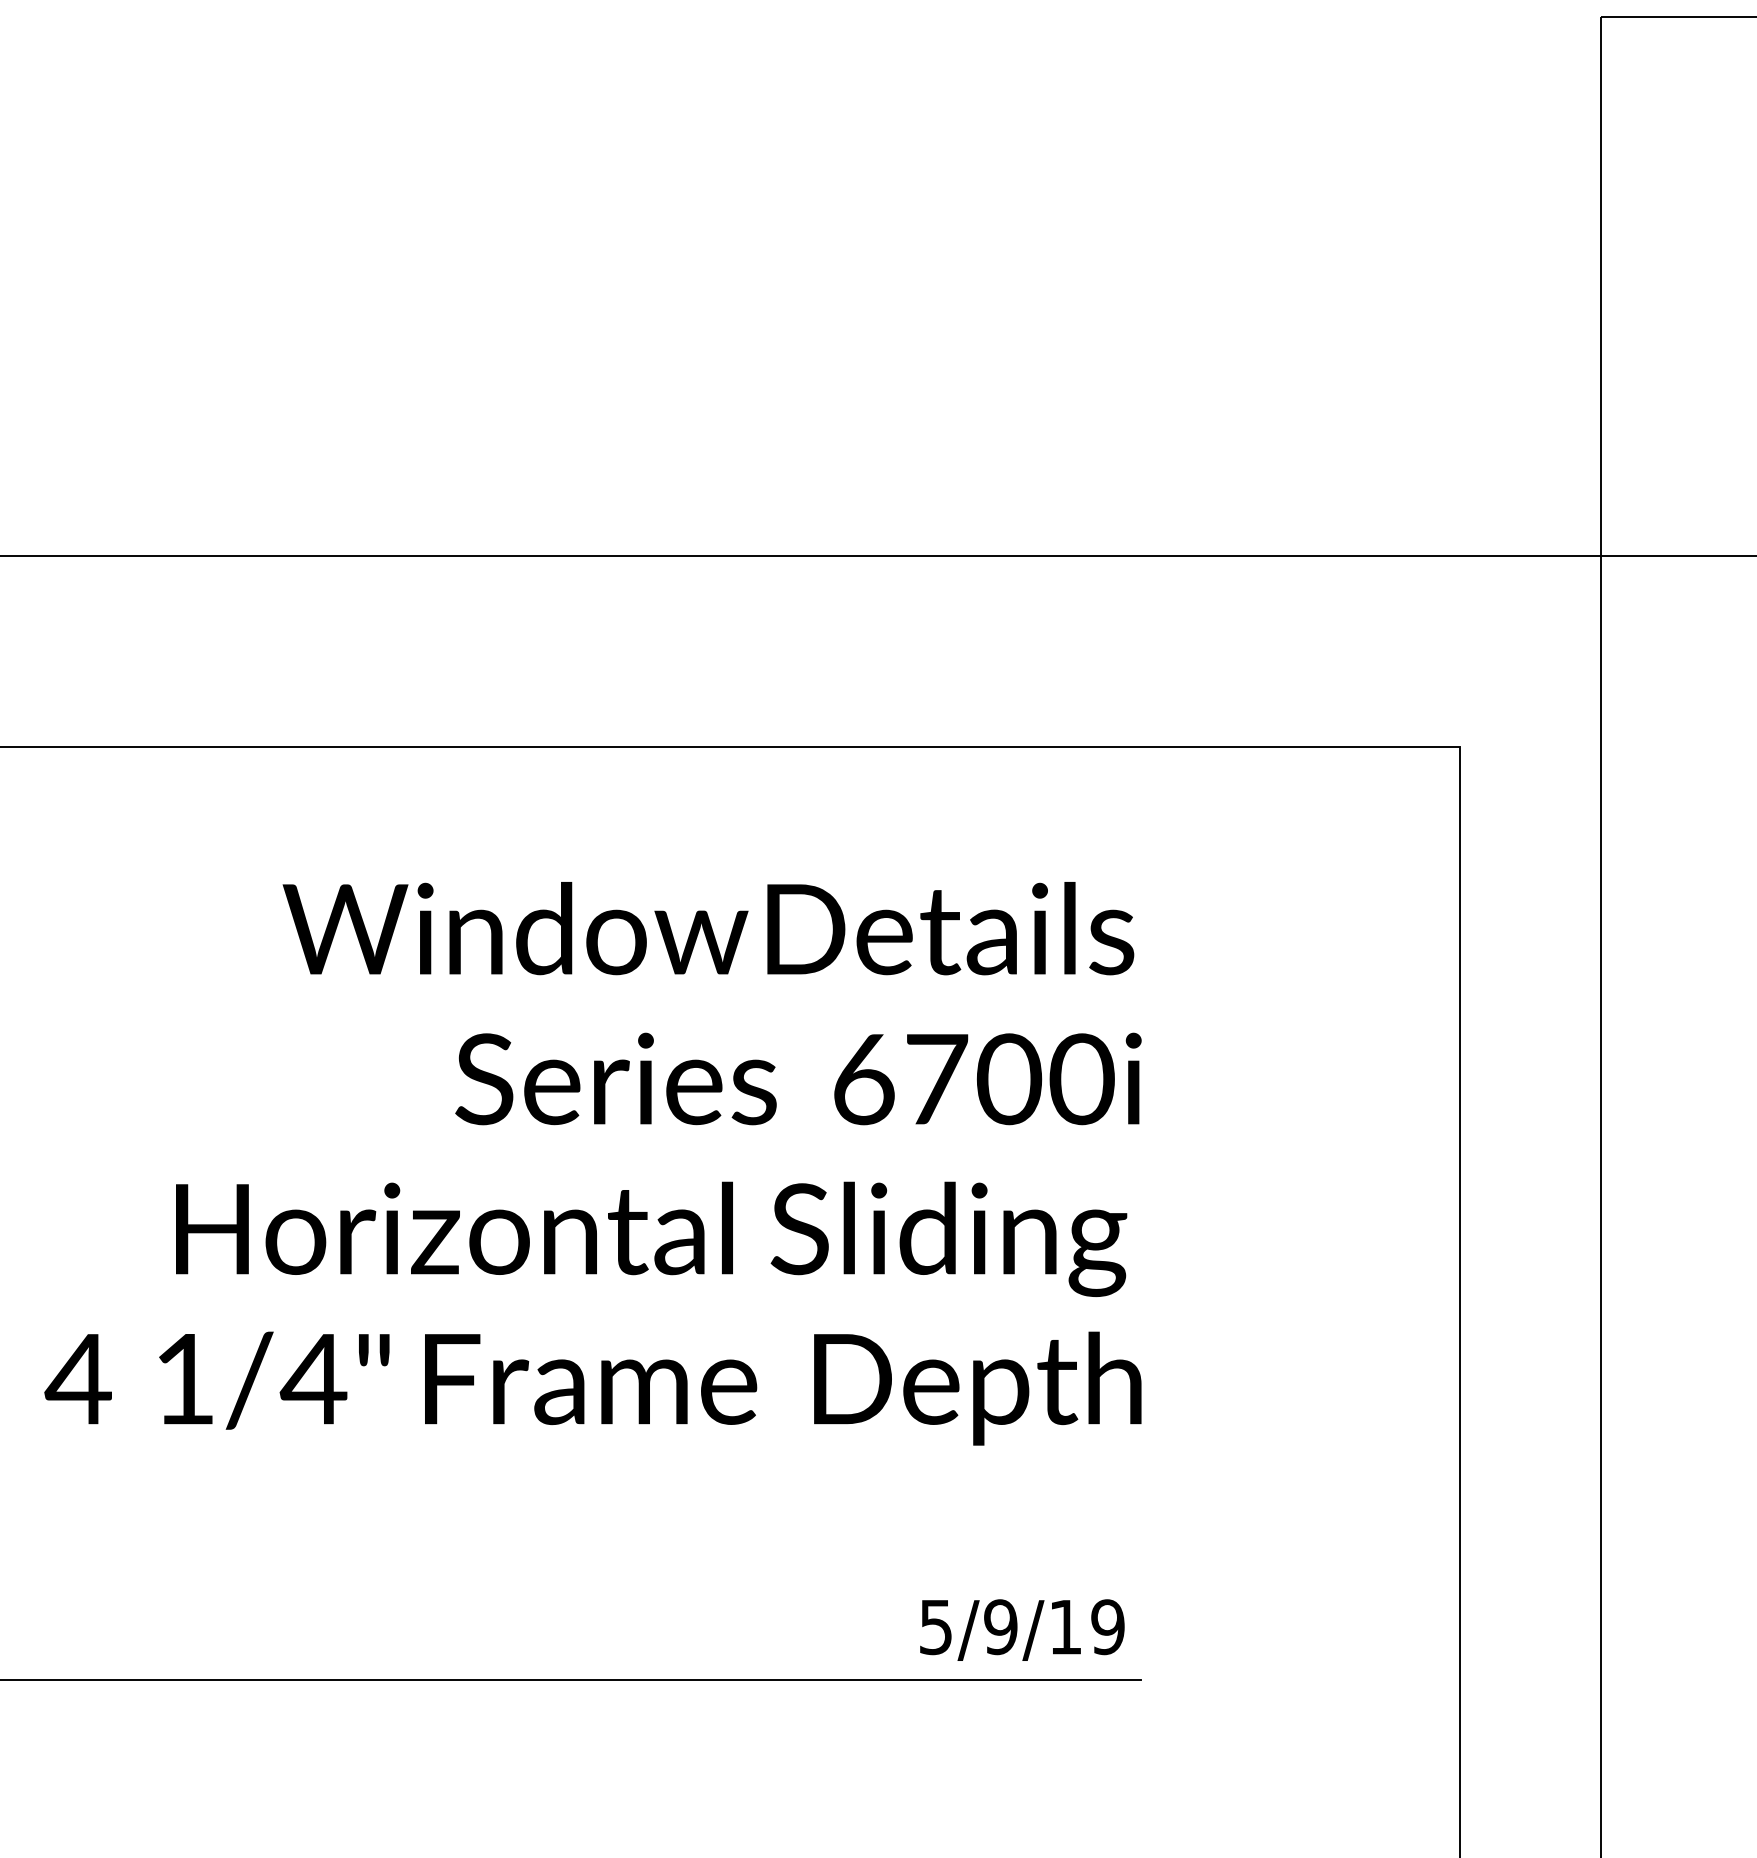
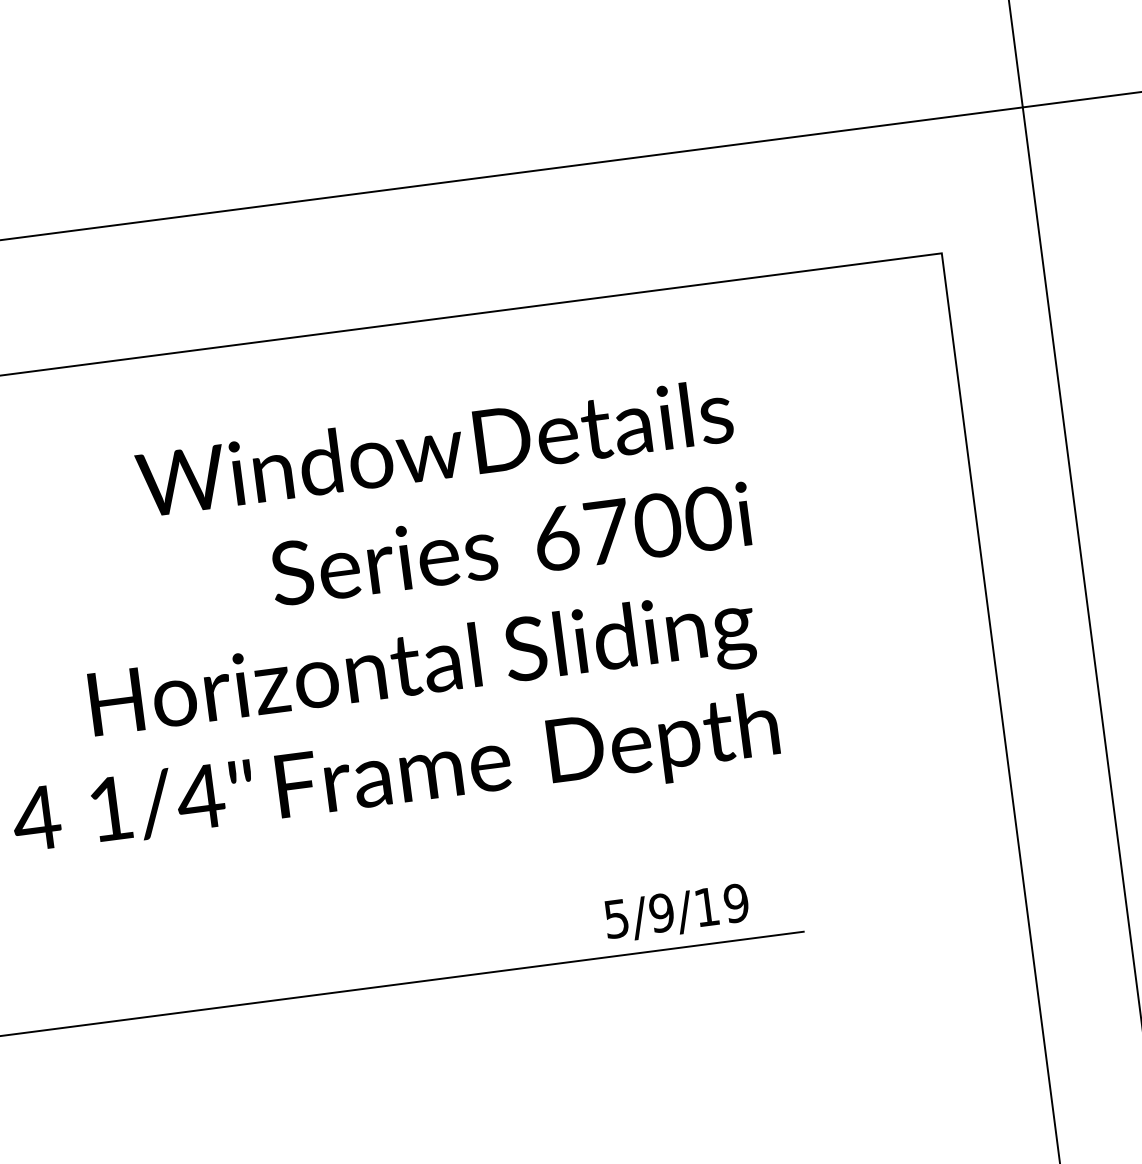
text: (1022, 1629) -> (677, 912), moved

